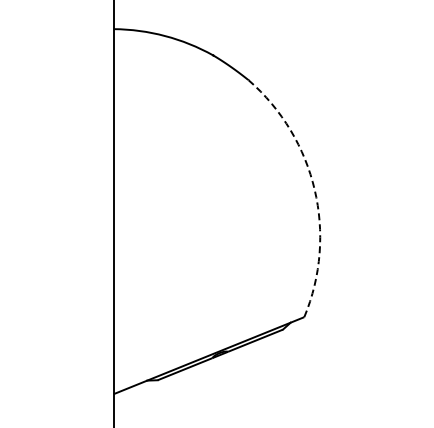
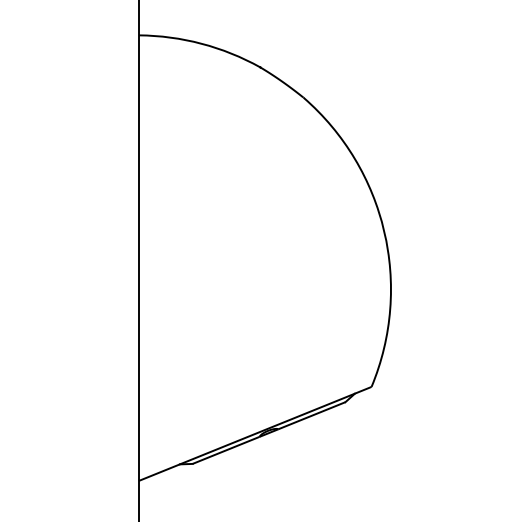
arc: (314, 189) -> (384, 231), dashed -> solid

